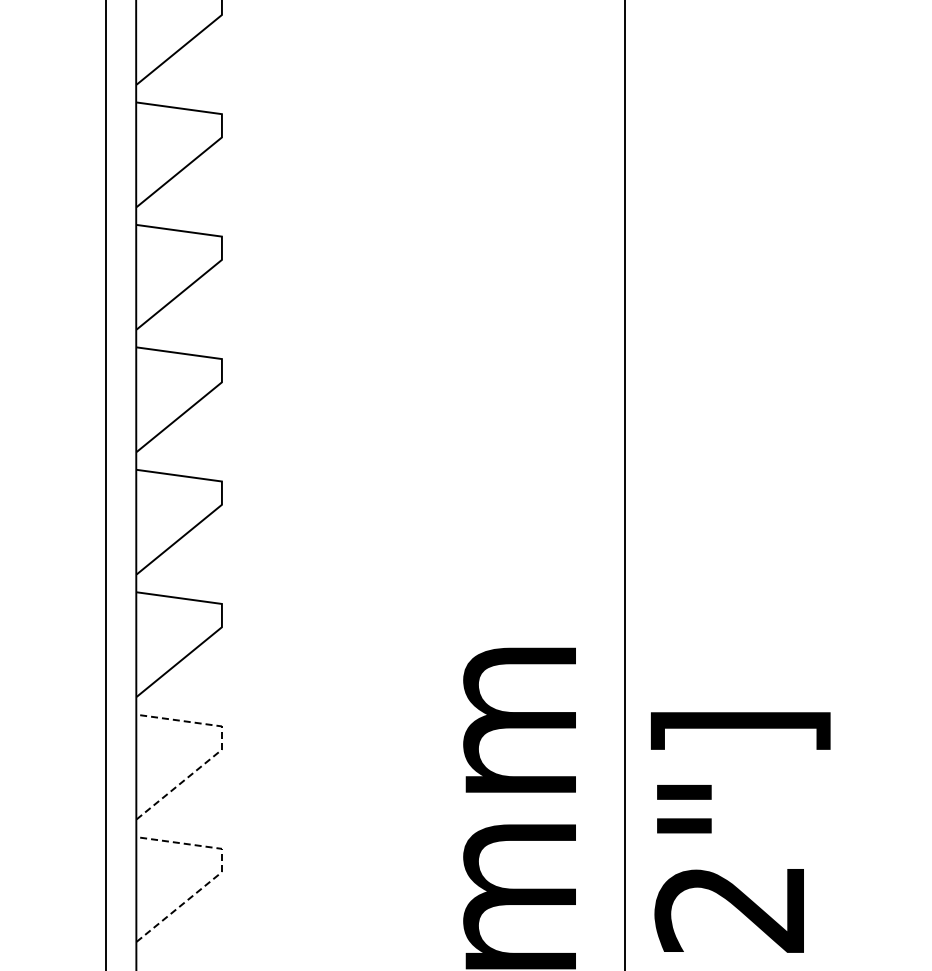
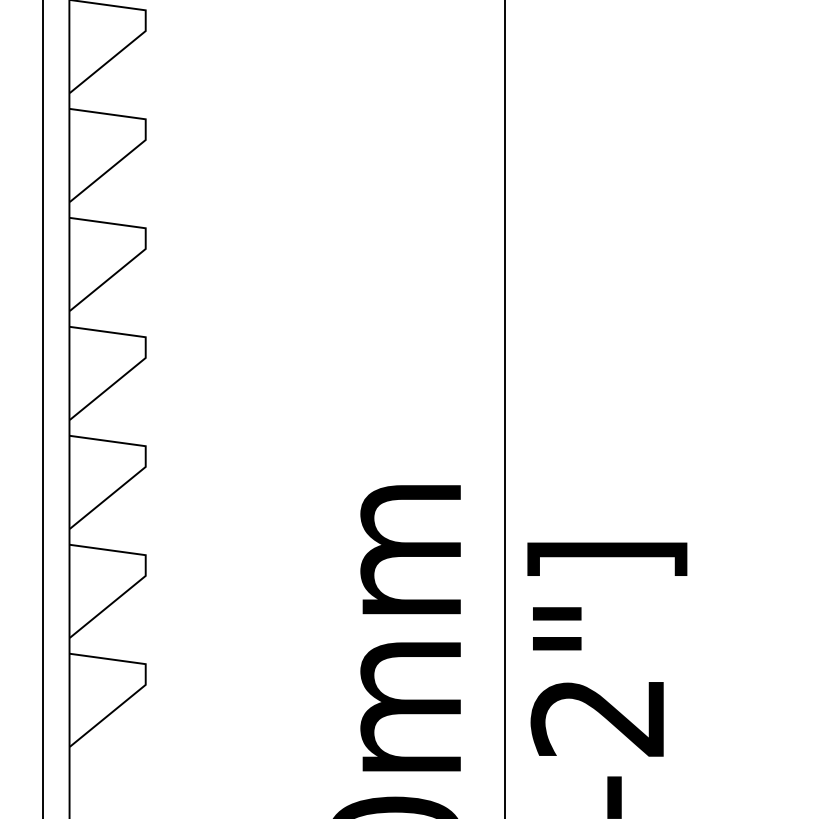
line: (221, 749) -> (145, 575), dashed -> solid
line: (221, 872) -> (145, 685), dashed -> solid

